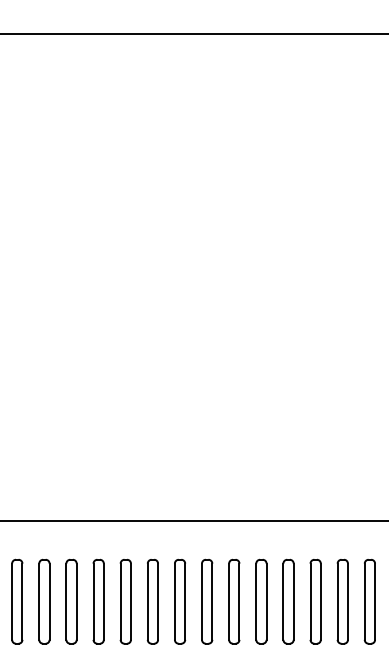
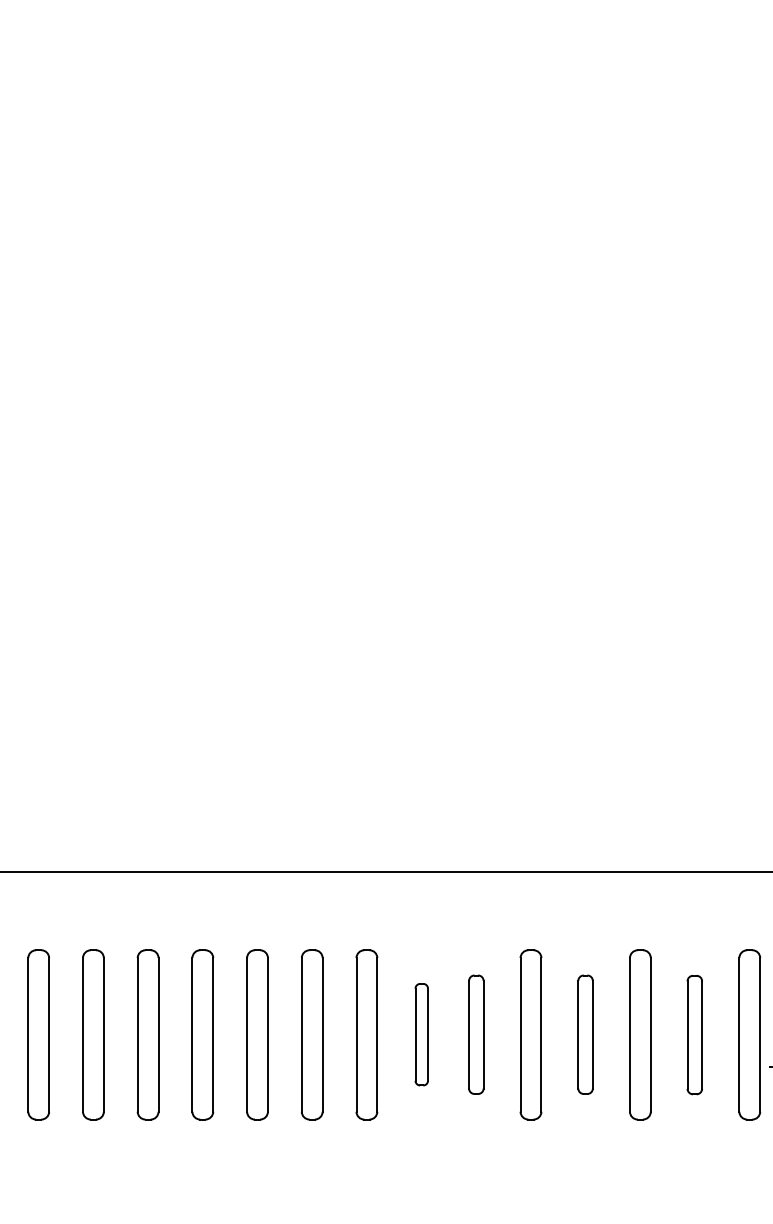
part: (234, 601) -> (422, 1034), size x0.6
part: (261, 601) -> (476, 1034), size x0.7
part: (315, 601) -> (585, 1034), size x0.7
part: (369, 601) -> (694, 1034), size x0.7

